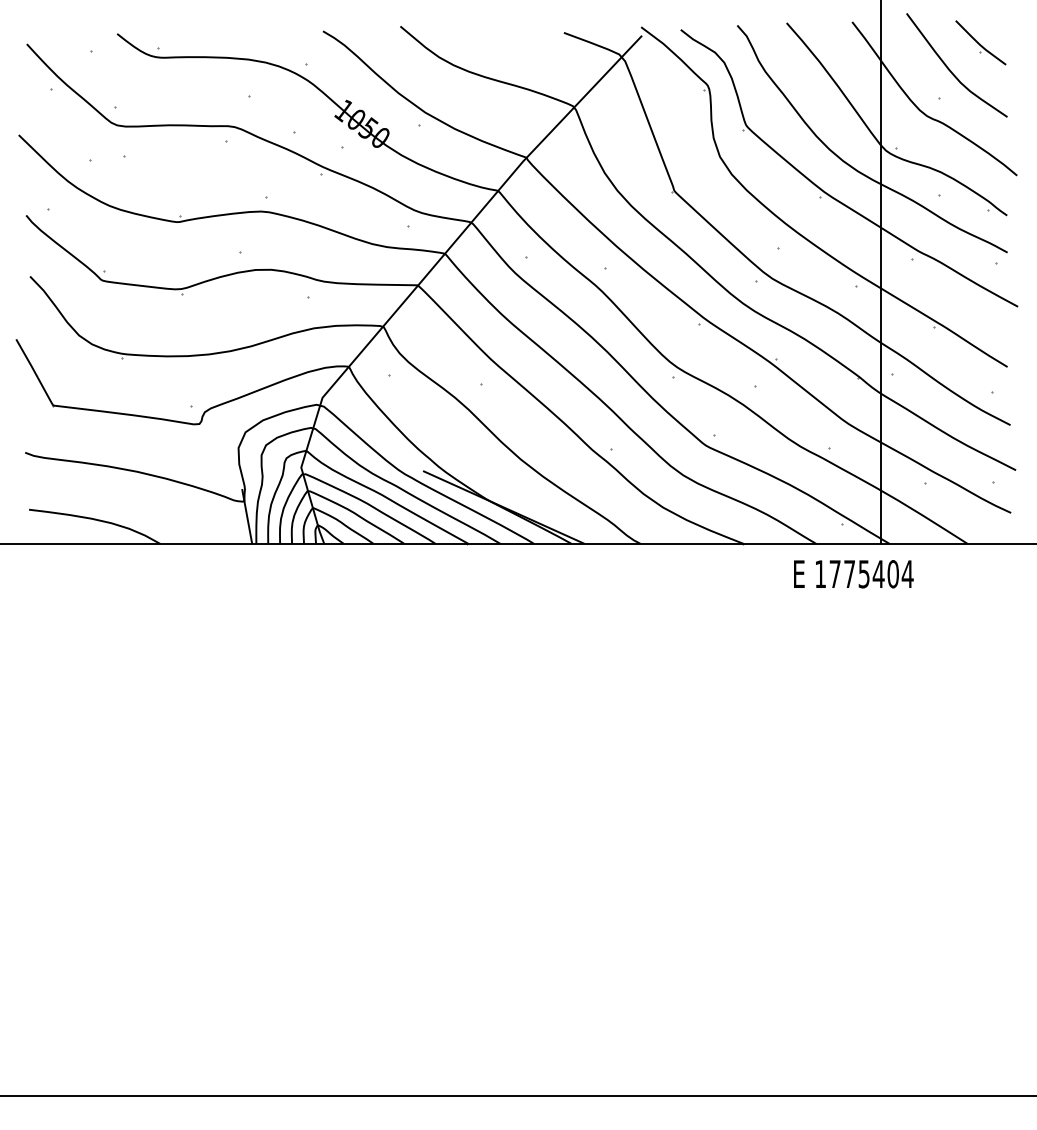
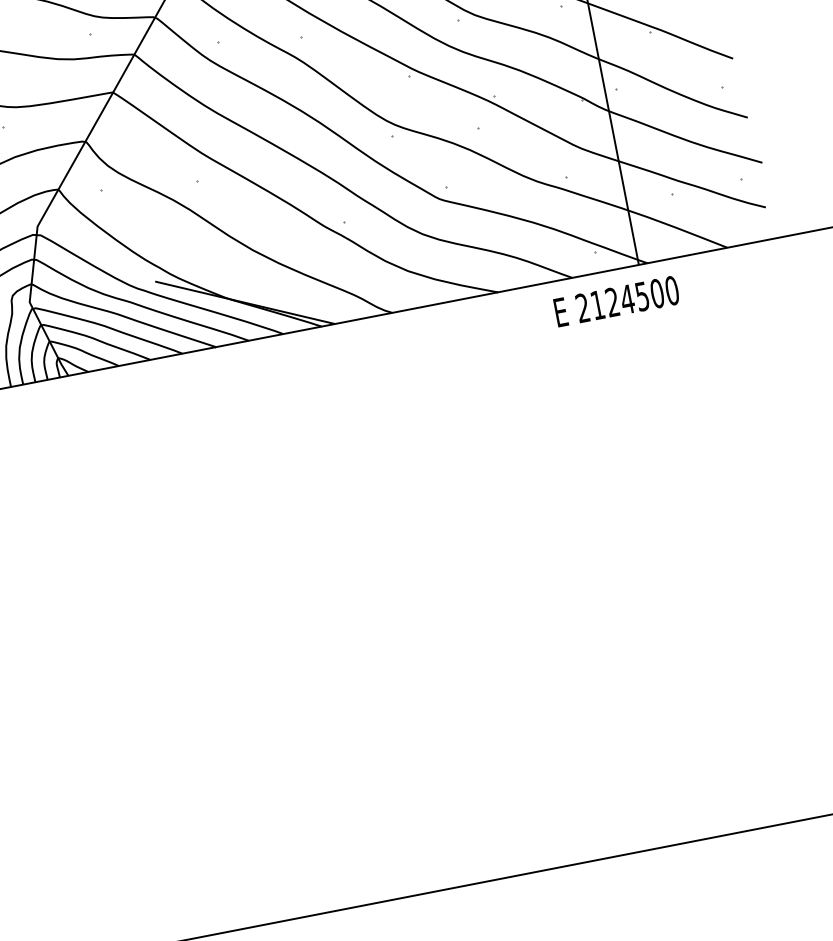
text: (864, 574) -> (627, 299), 1775404 -> 2124500

